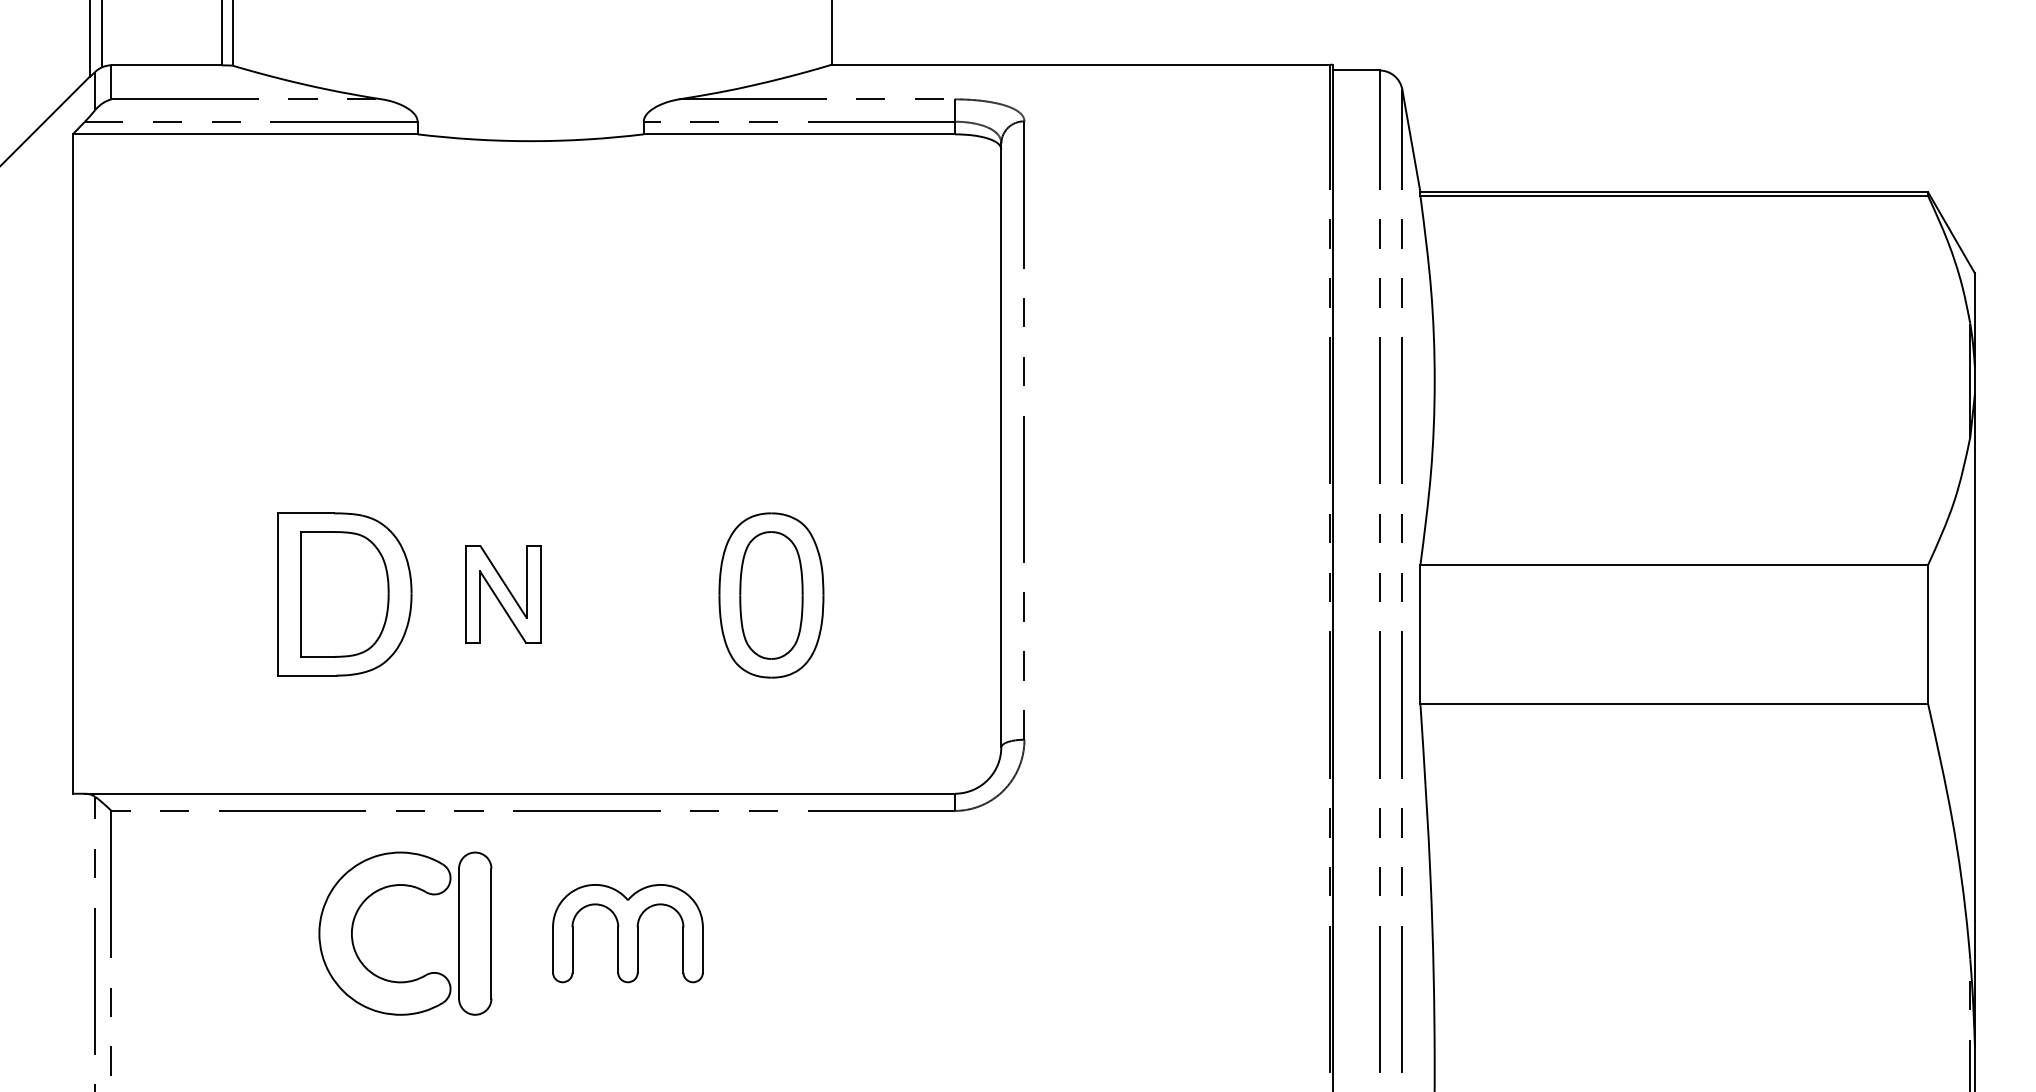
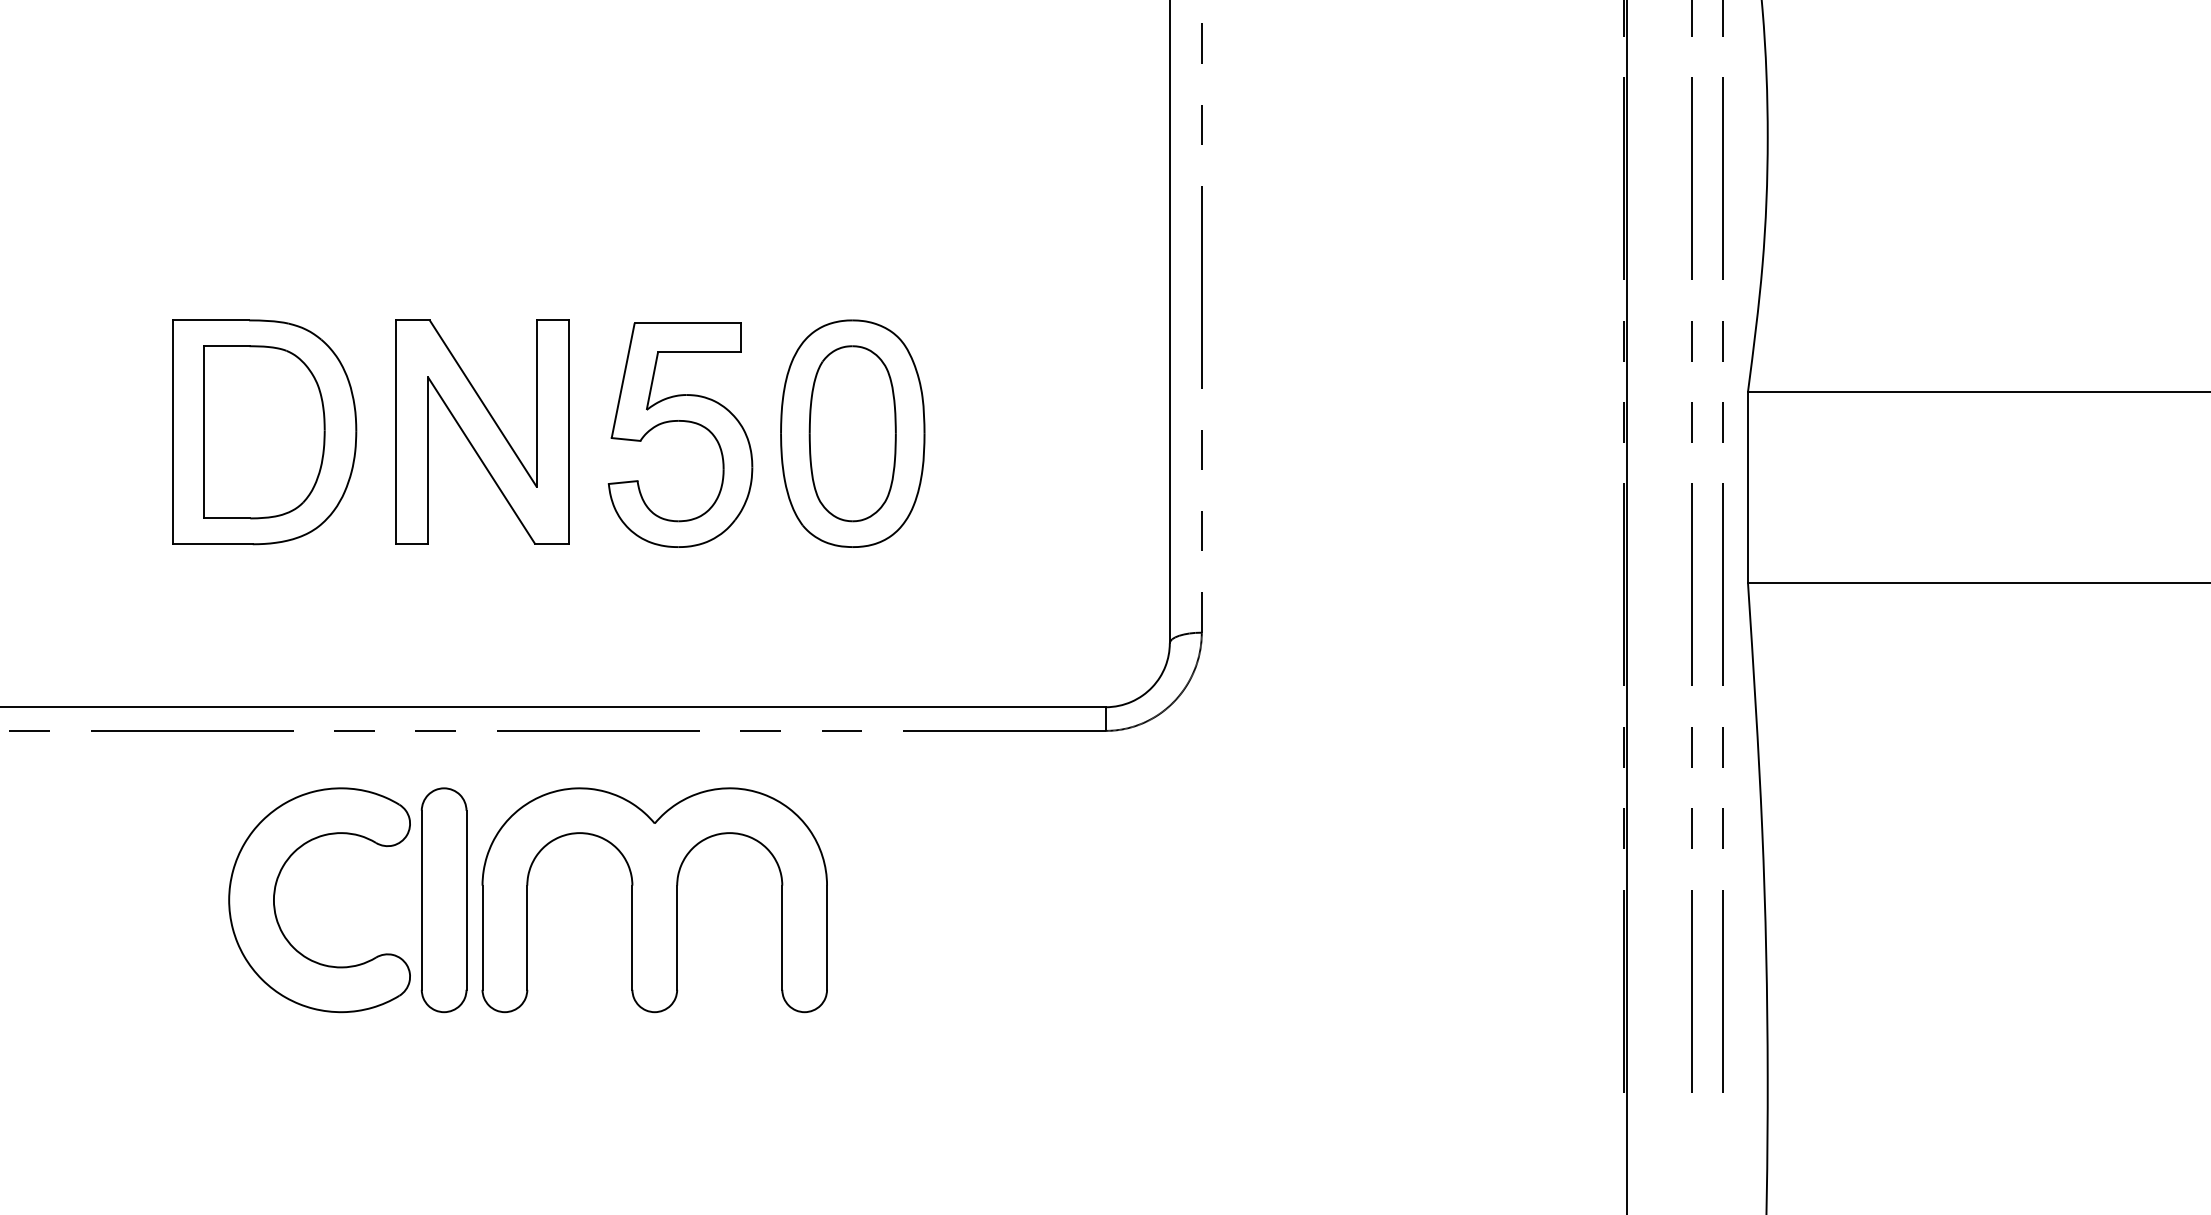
part: (646, 587) -> (680, 422), added
part: (503, 594) -> (483, 432), size x1.67
part: (627, 933) -> (654, 900), size x1.67

